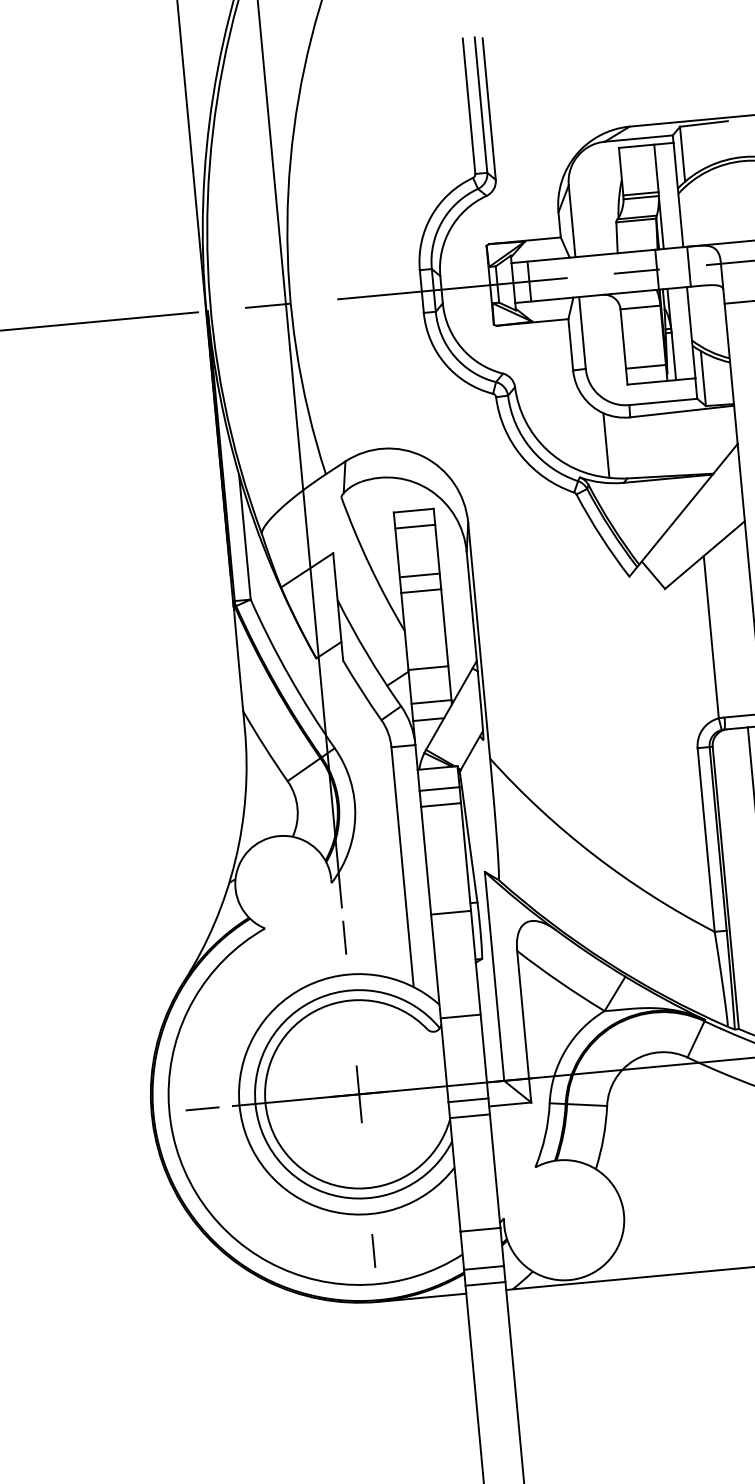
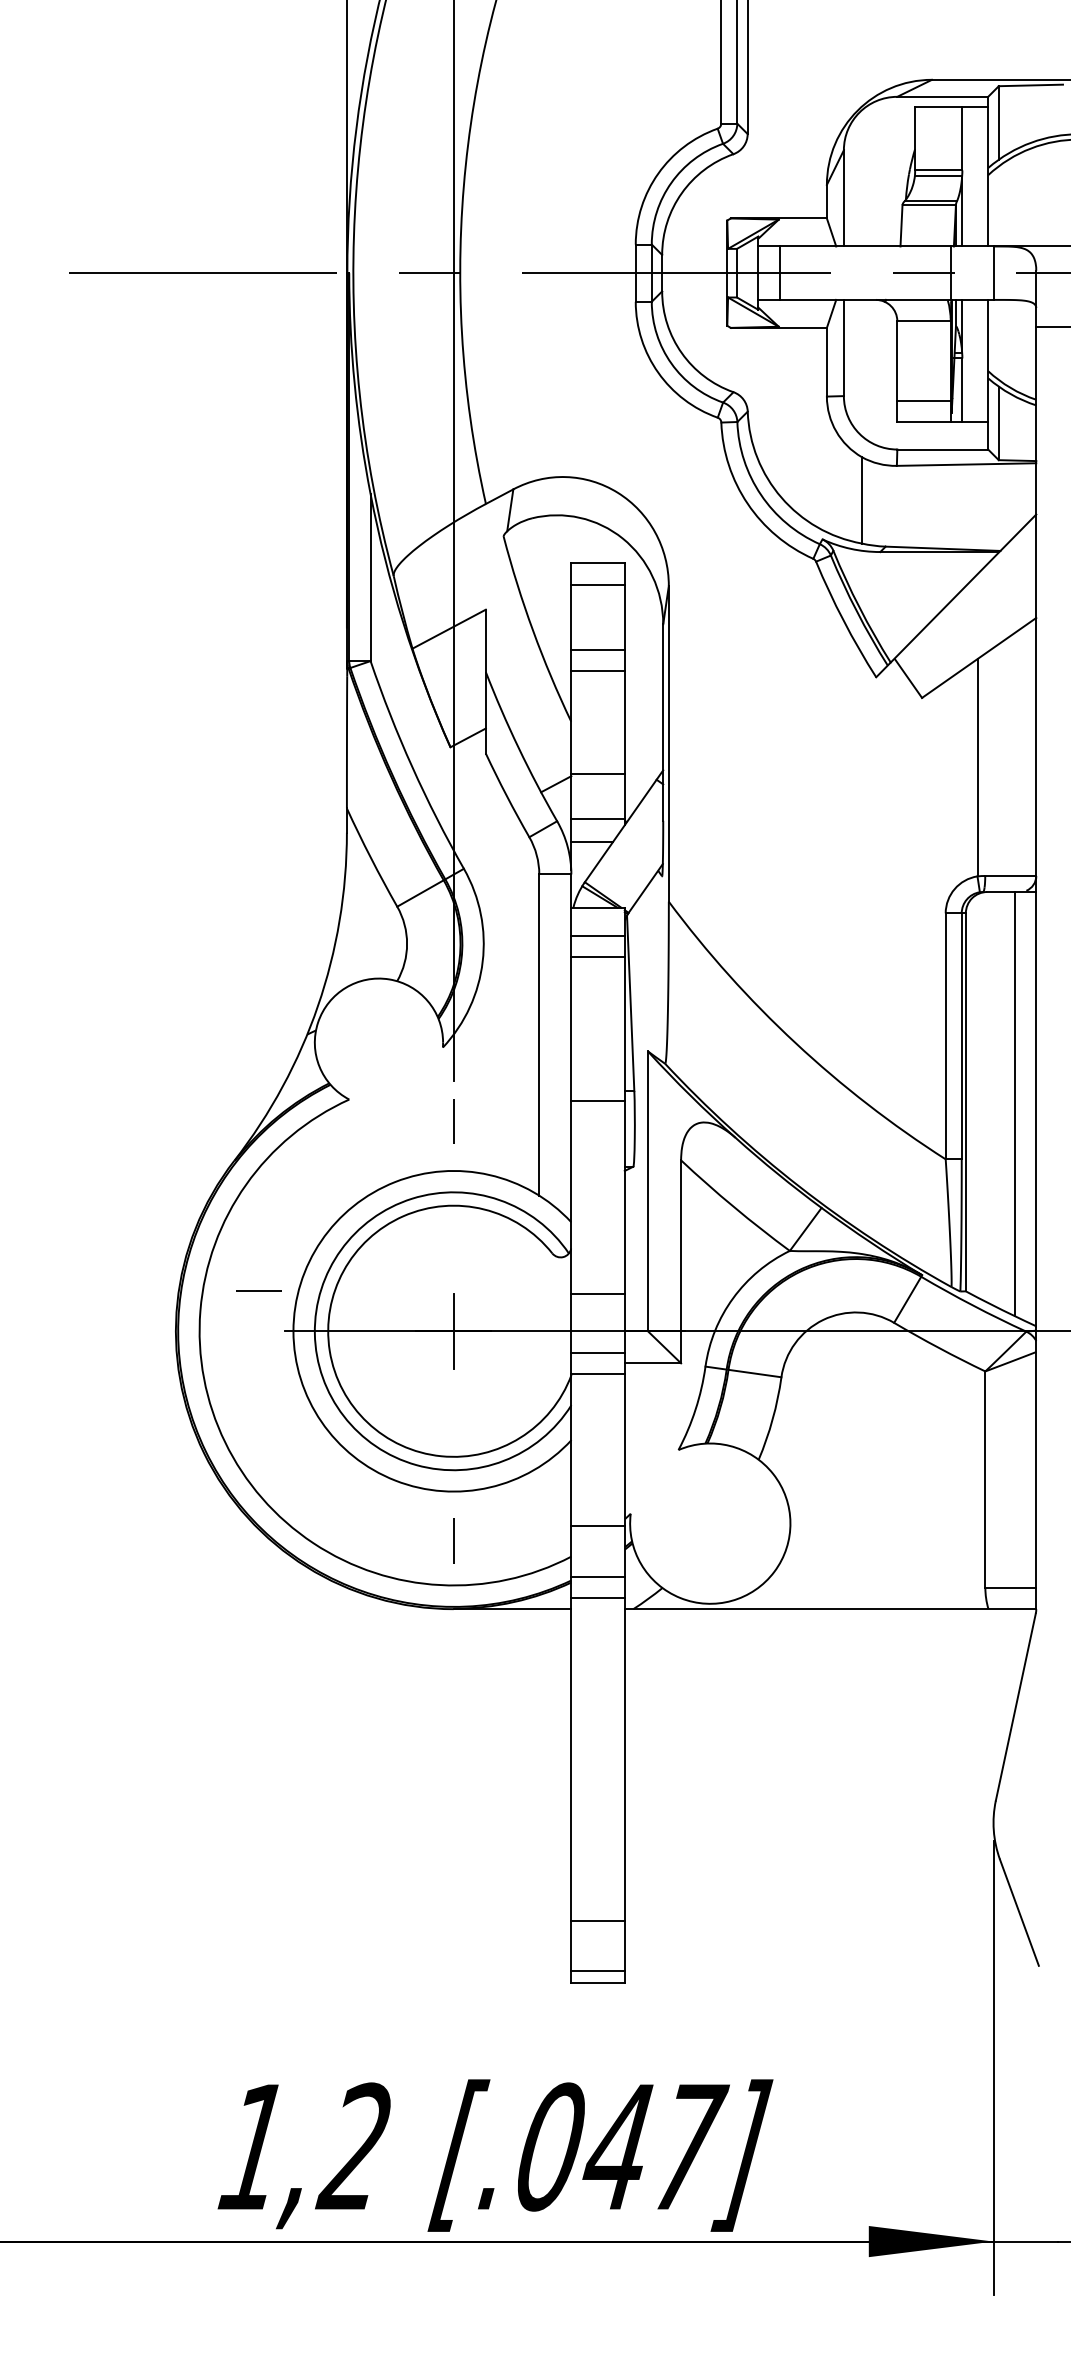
line: (460, 1016) -> (597, 1294), moved
line: (202, 1108) -> (258, 1290), moved

